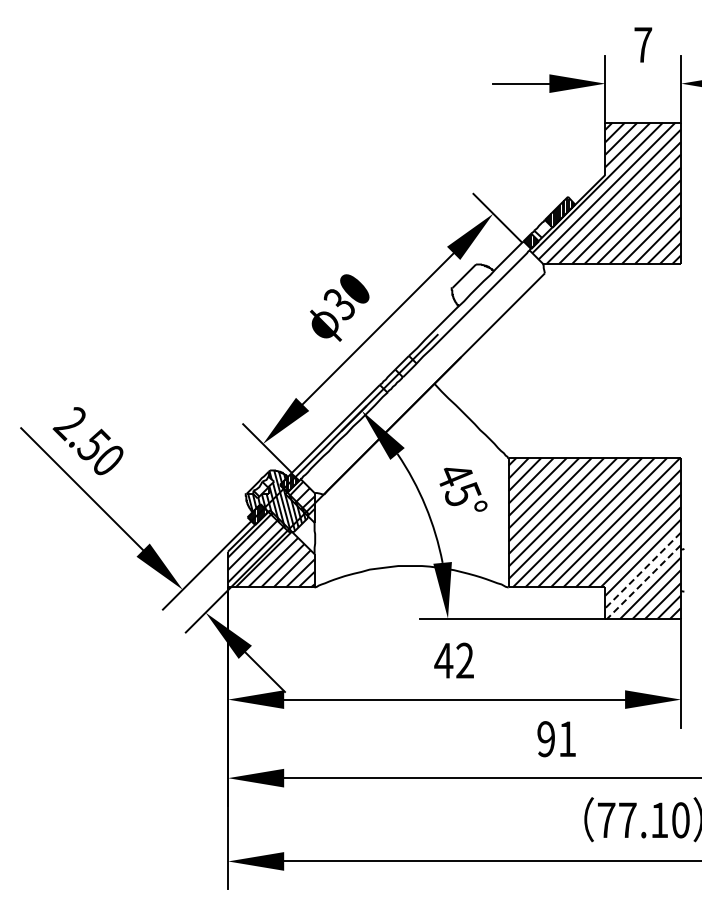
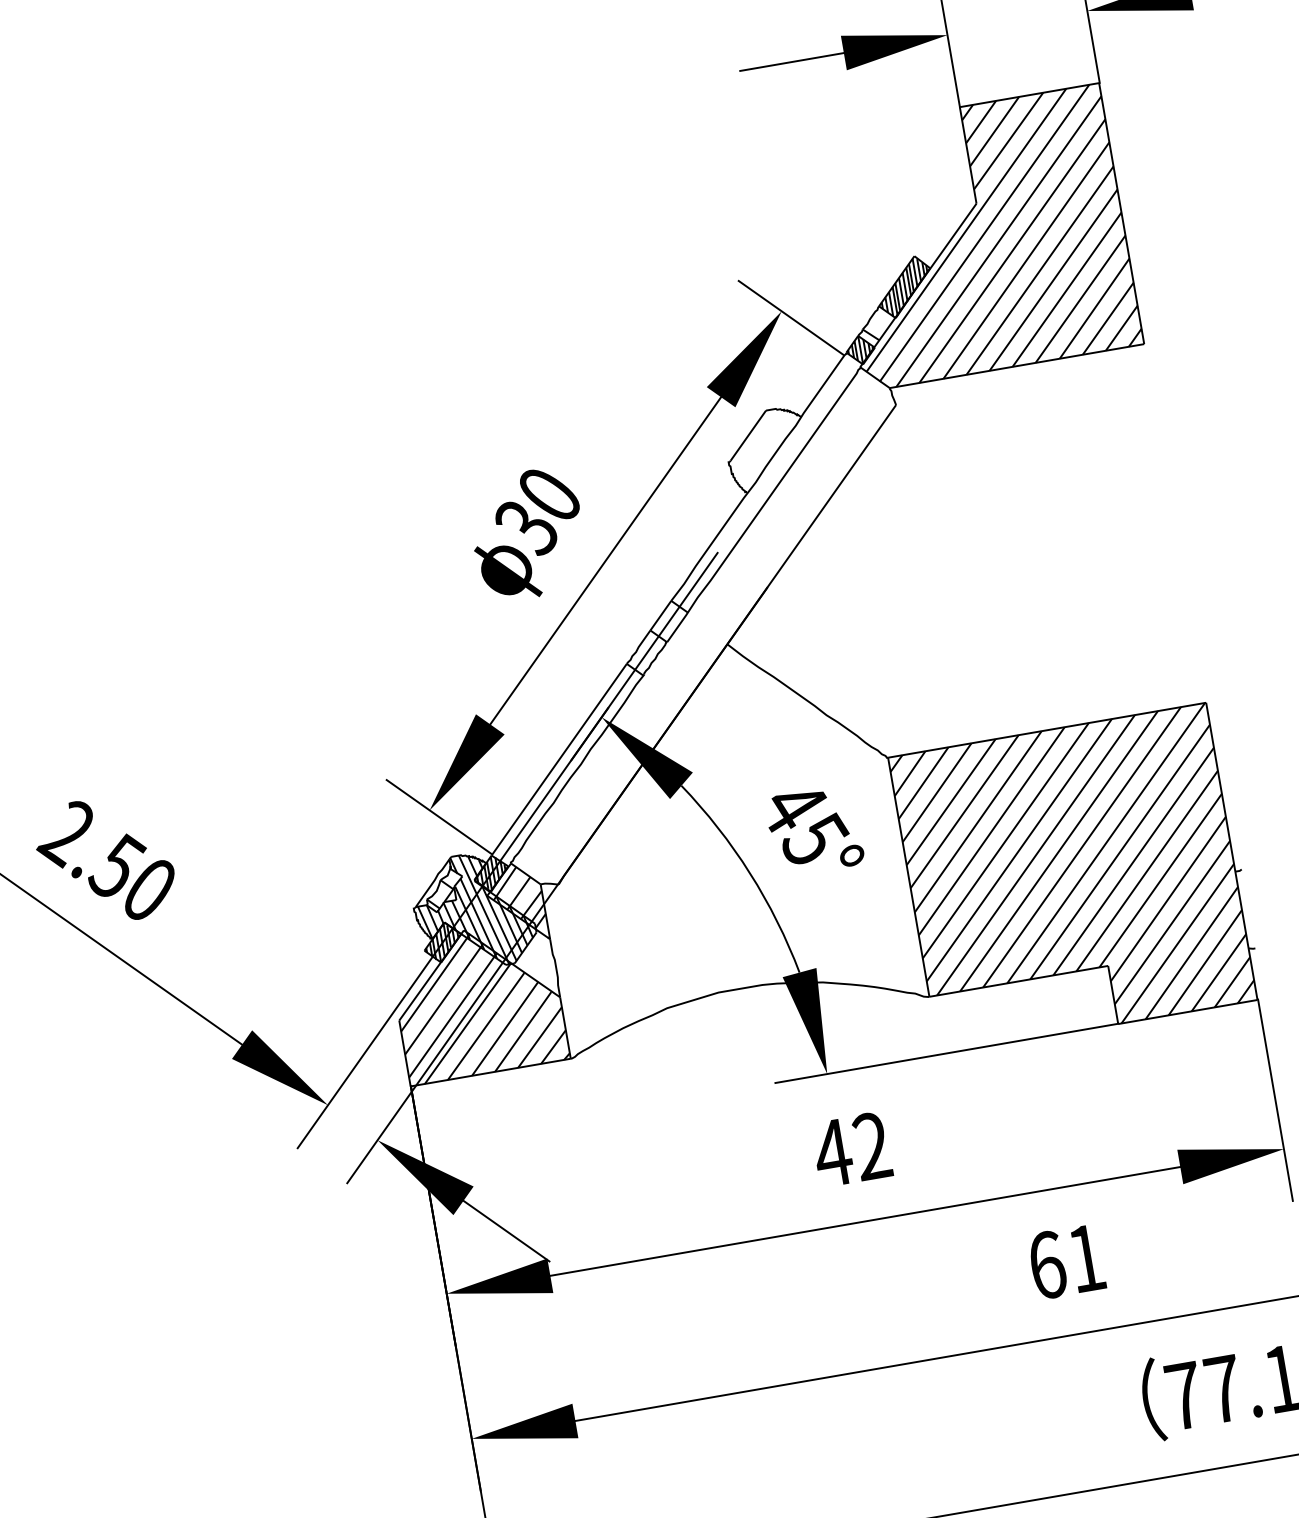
line: (642, 570) -> (1171, 922), dashed -> solid
line: (643, 582) -> (1176, 944), dashed -> solid
text: (546, 739) -> (1047, 1265), 91 -> 61

